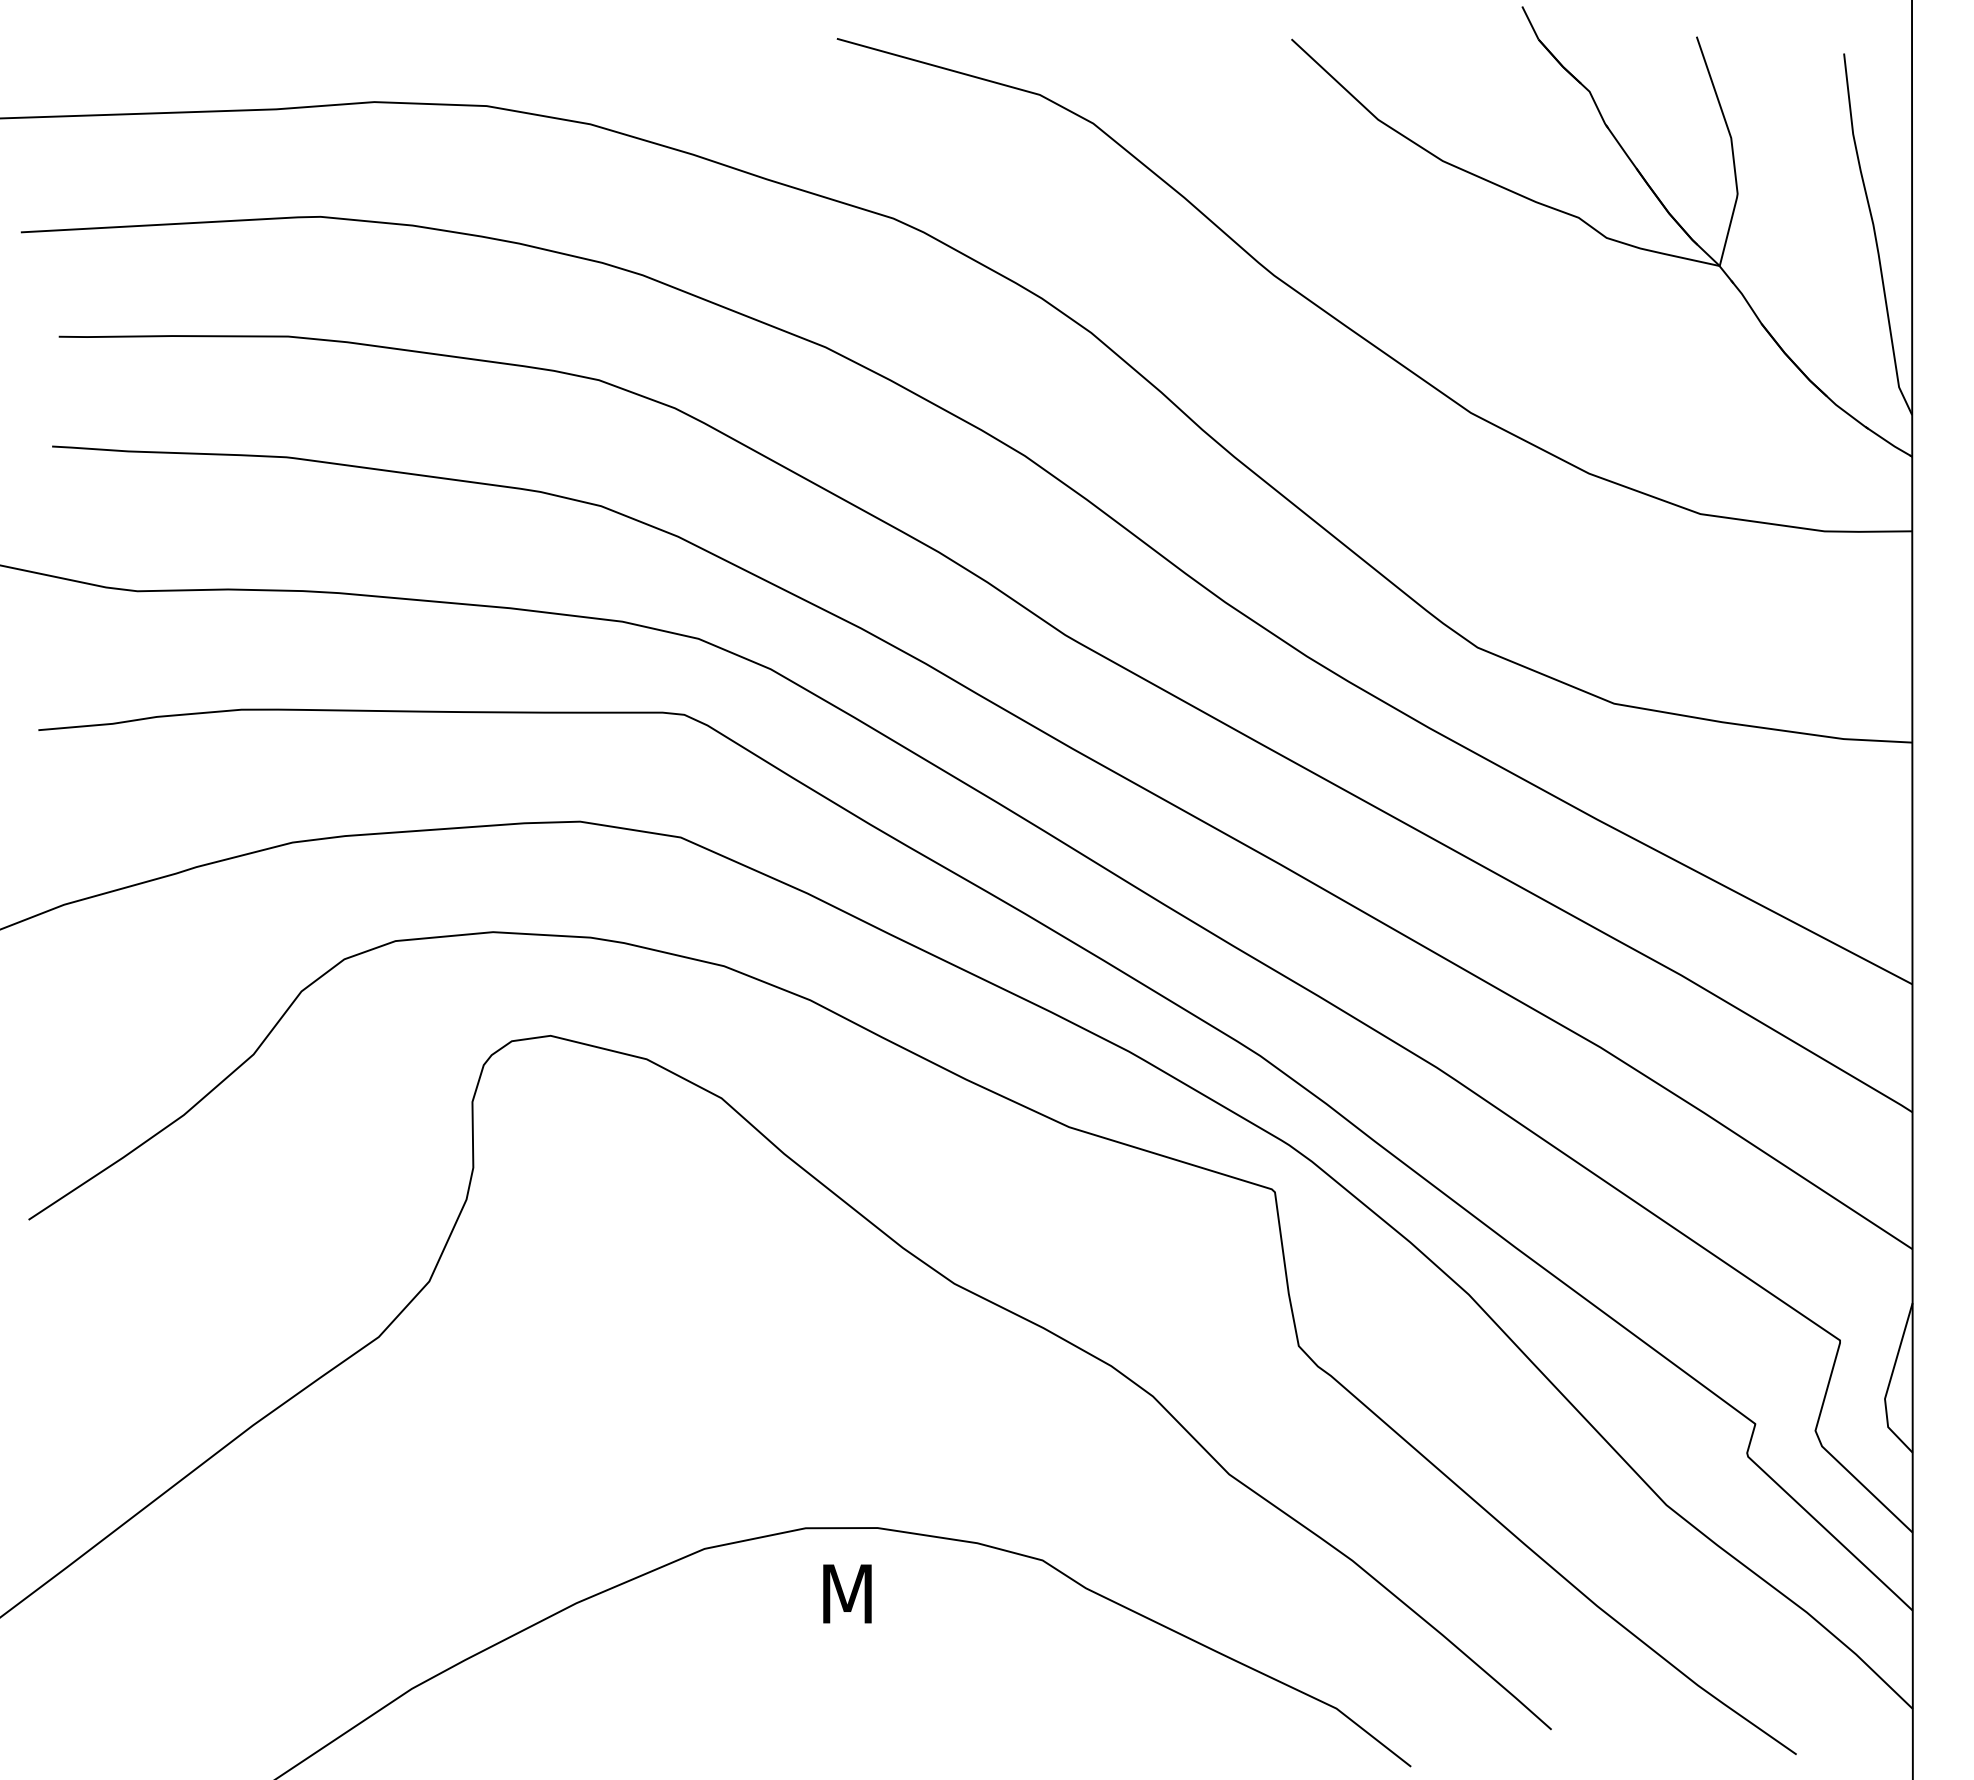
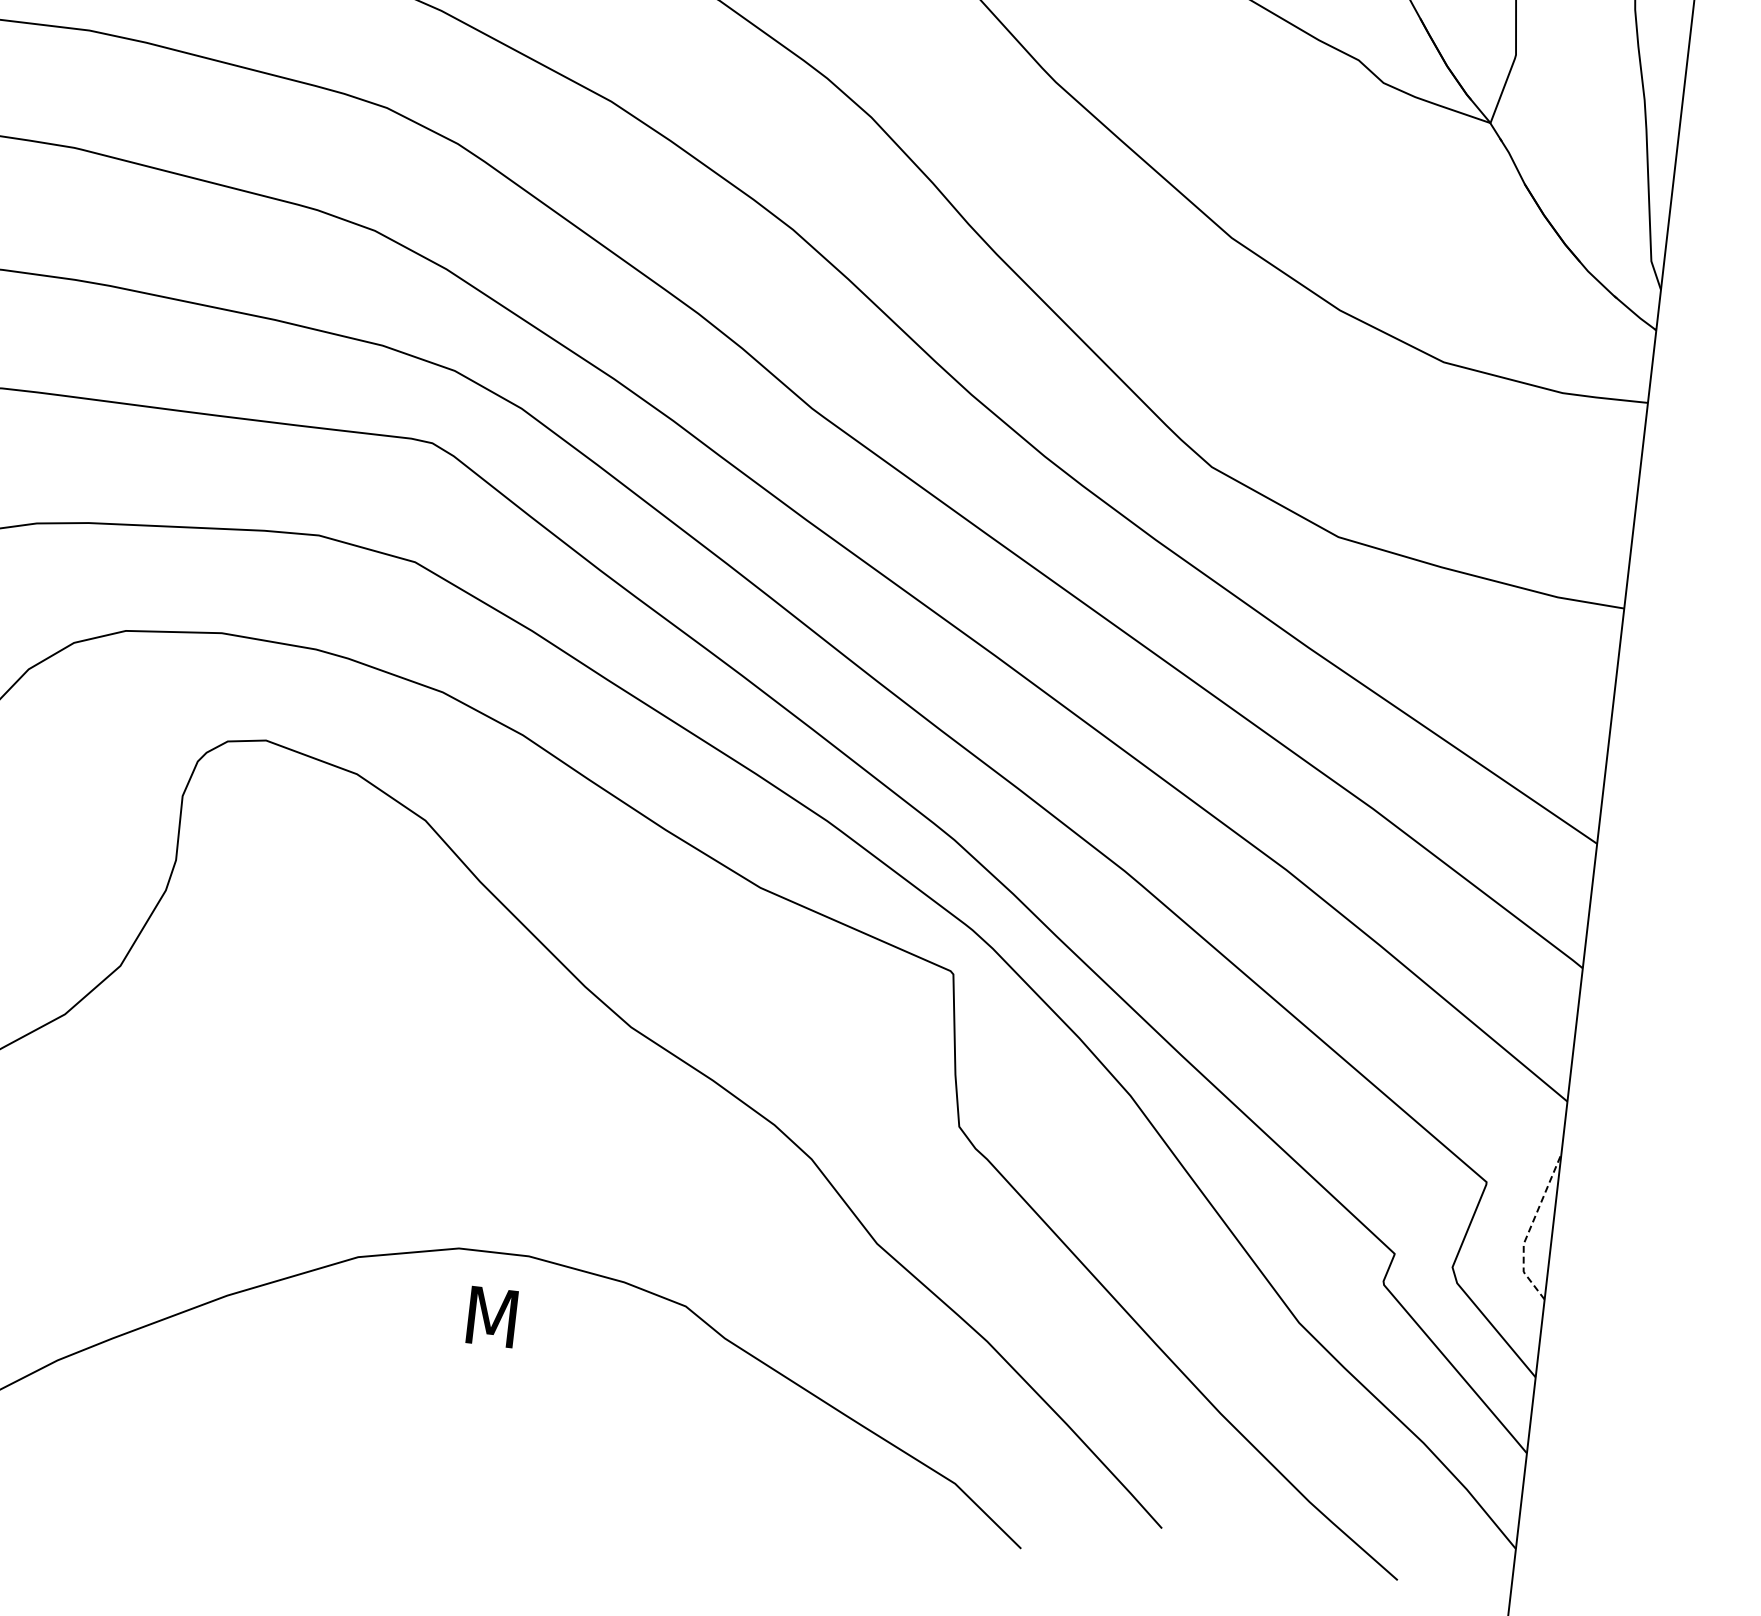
line: (1889, 1382) -> (1529, 1228), solid -> dashed

